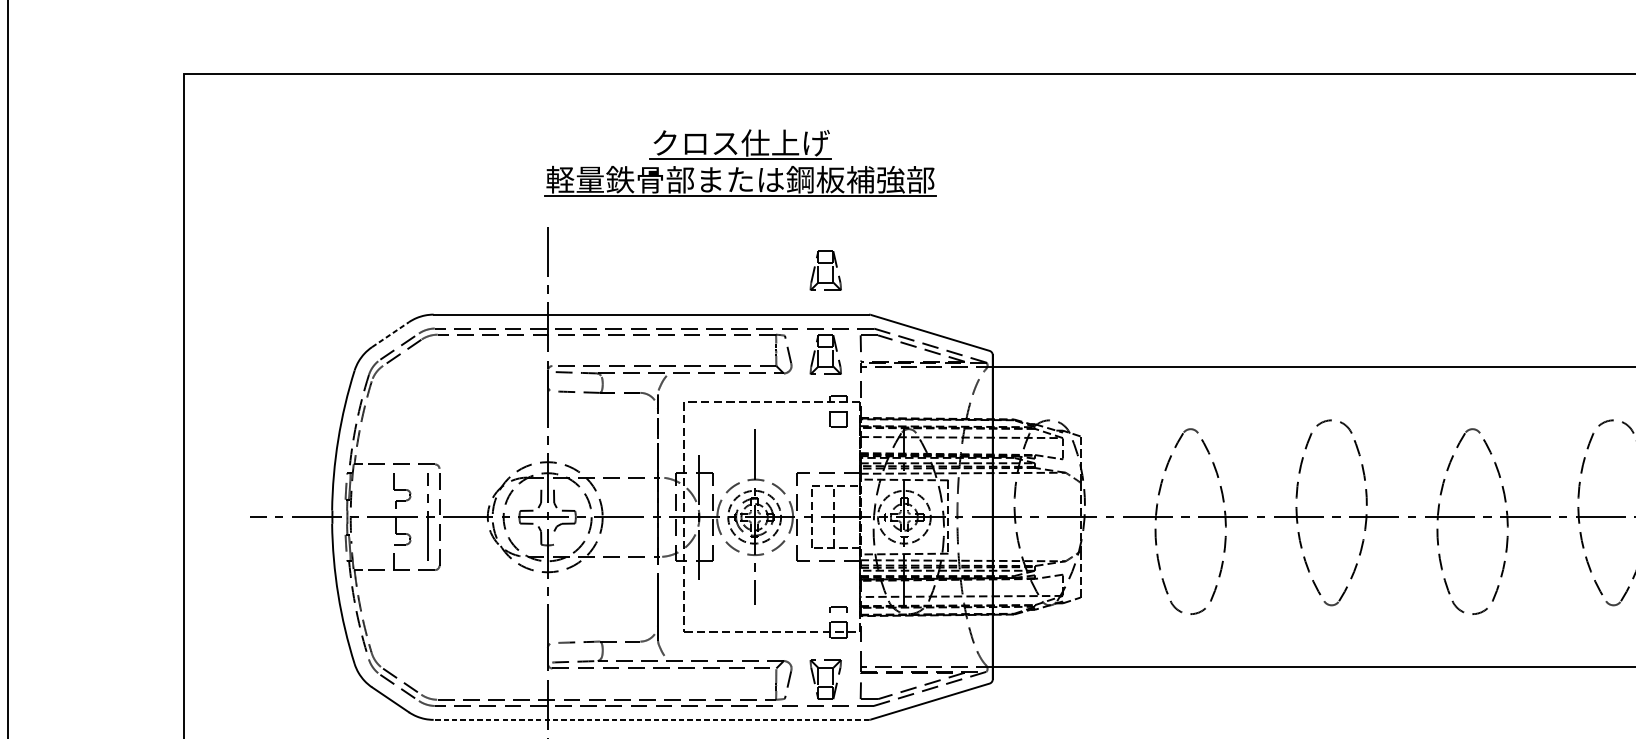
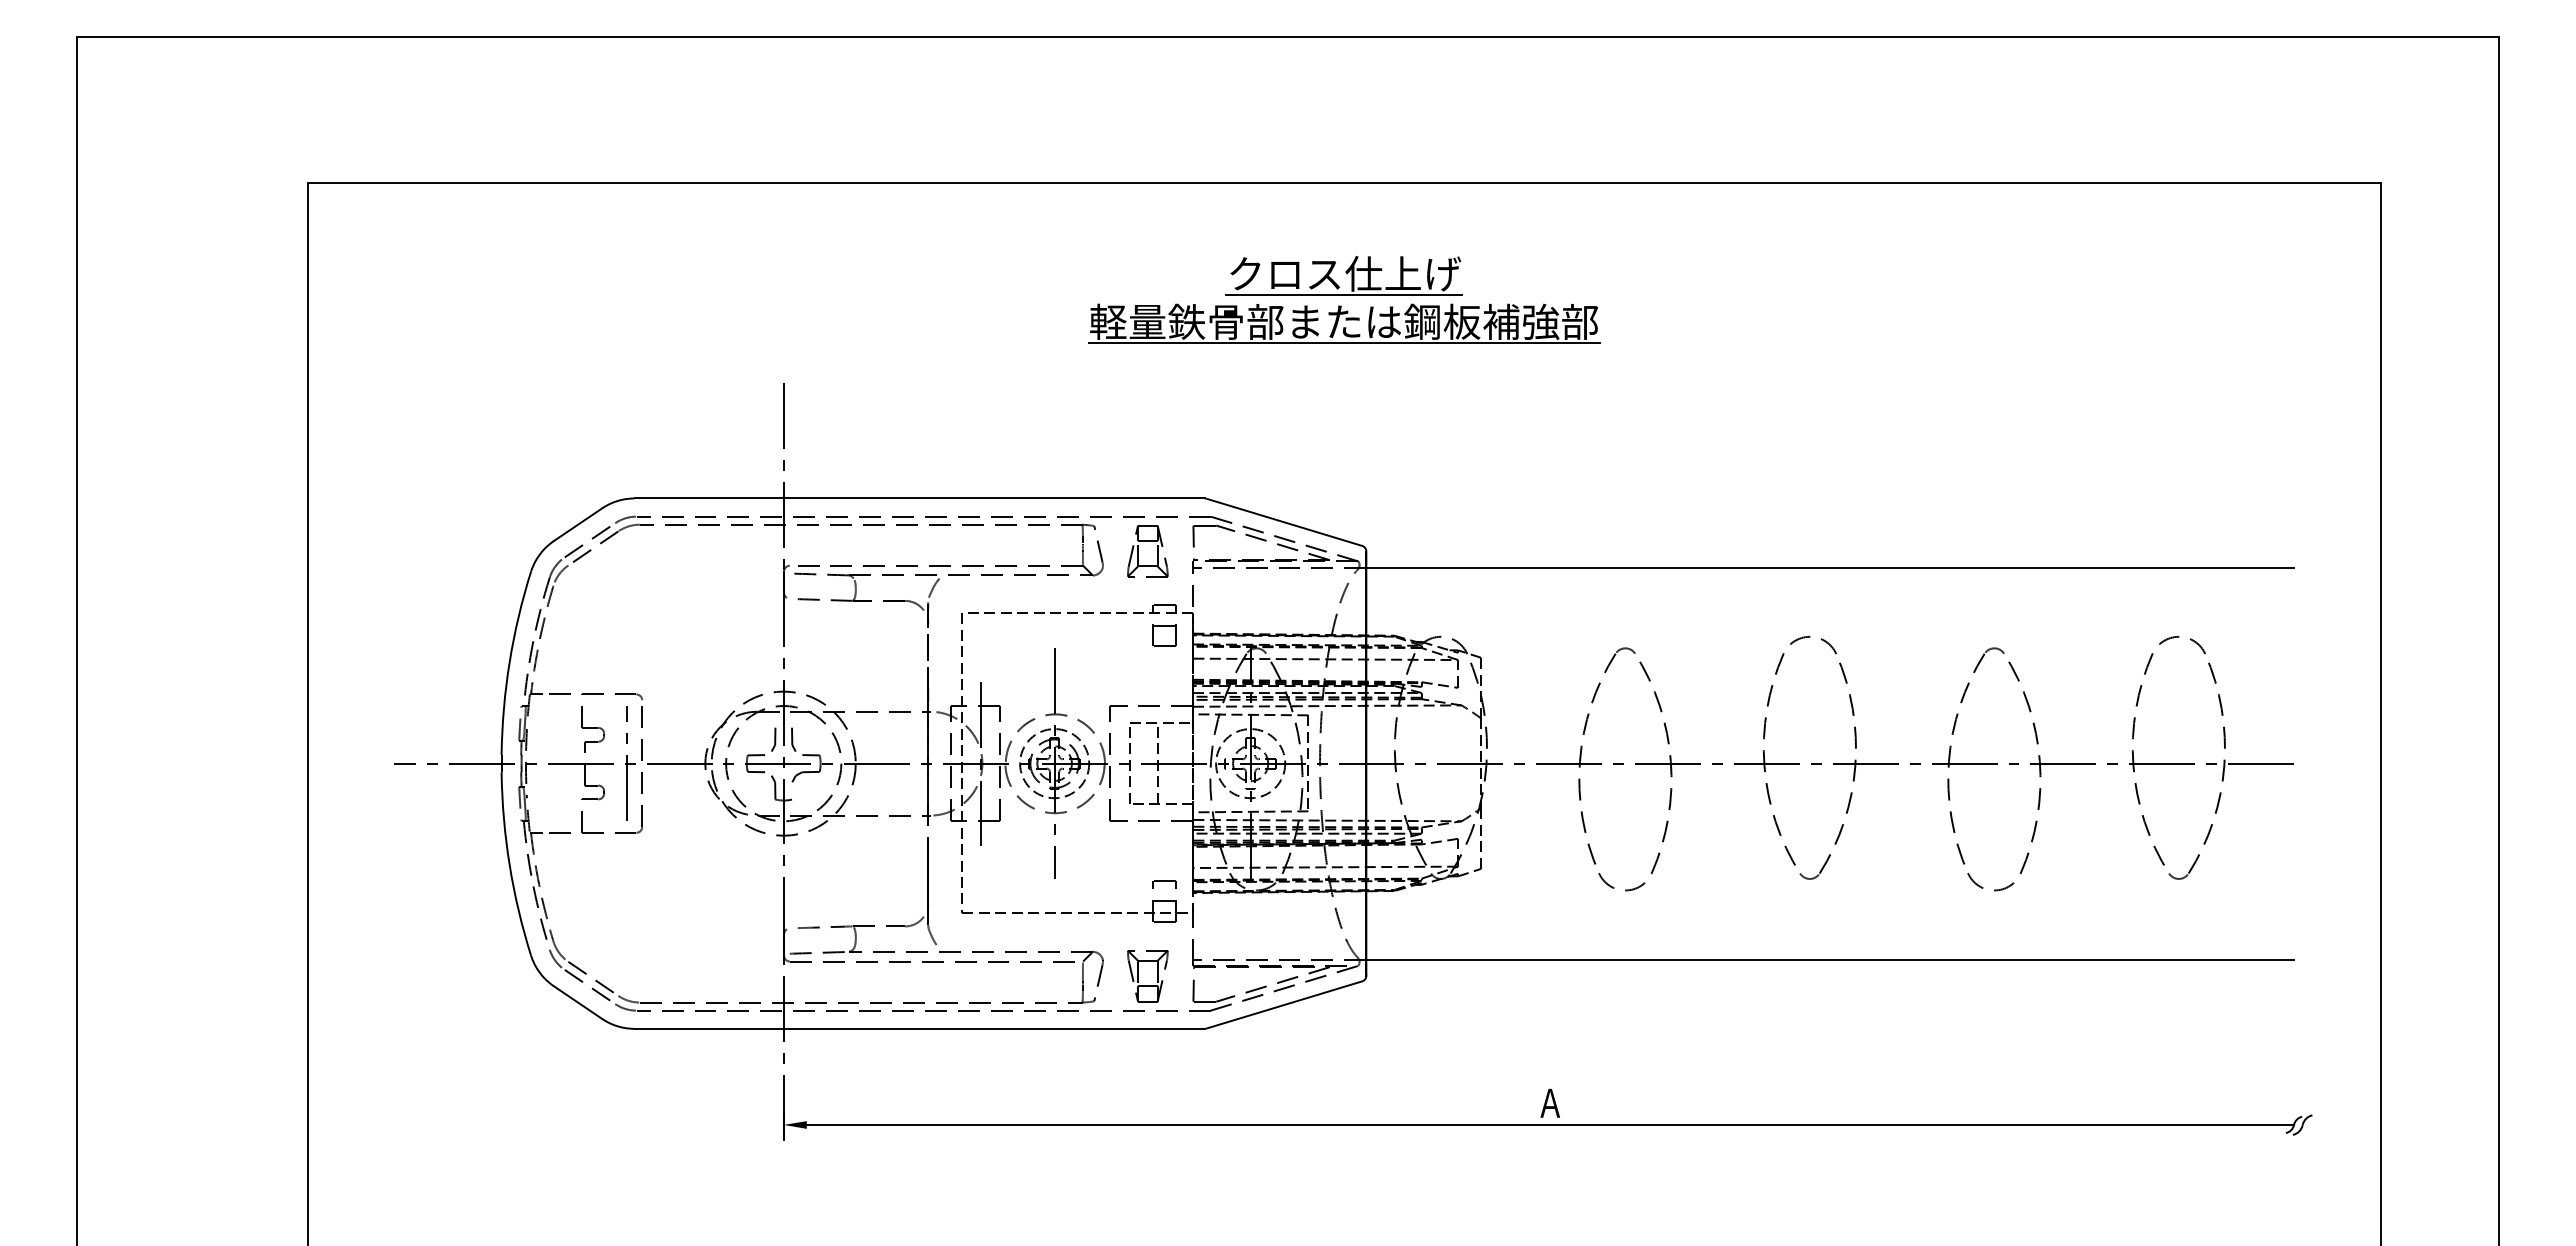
part: (740, 162) -> (1344, 299), moved
part: (818, 271) -> (1138, 441), removed
line: (390, 334) -> (578, 524), dashed -> solid
line: (651, 719) -> (919, 1028), dashed -> solid

